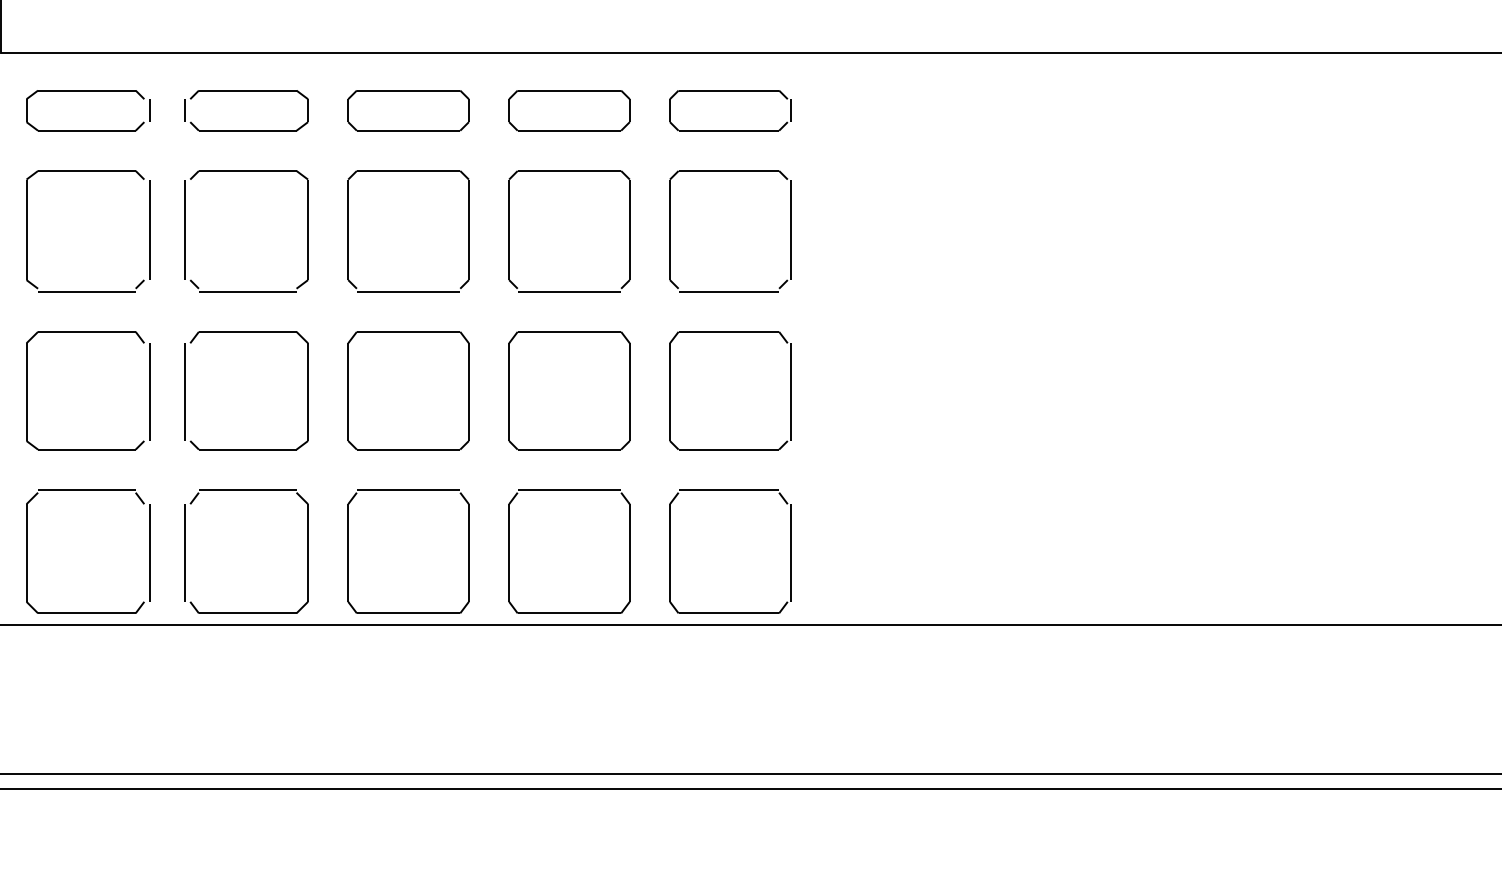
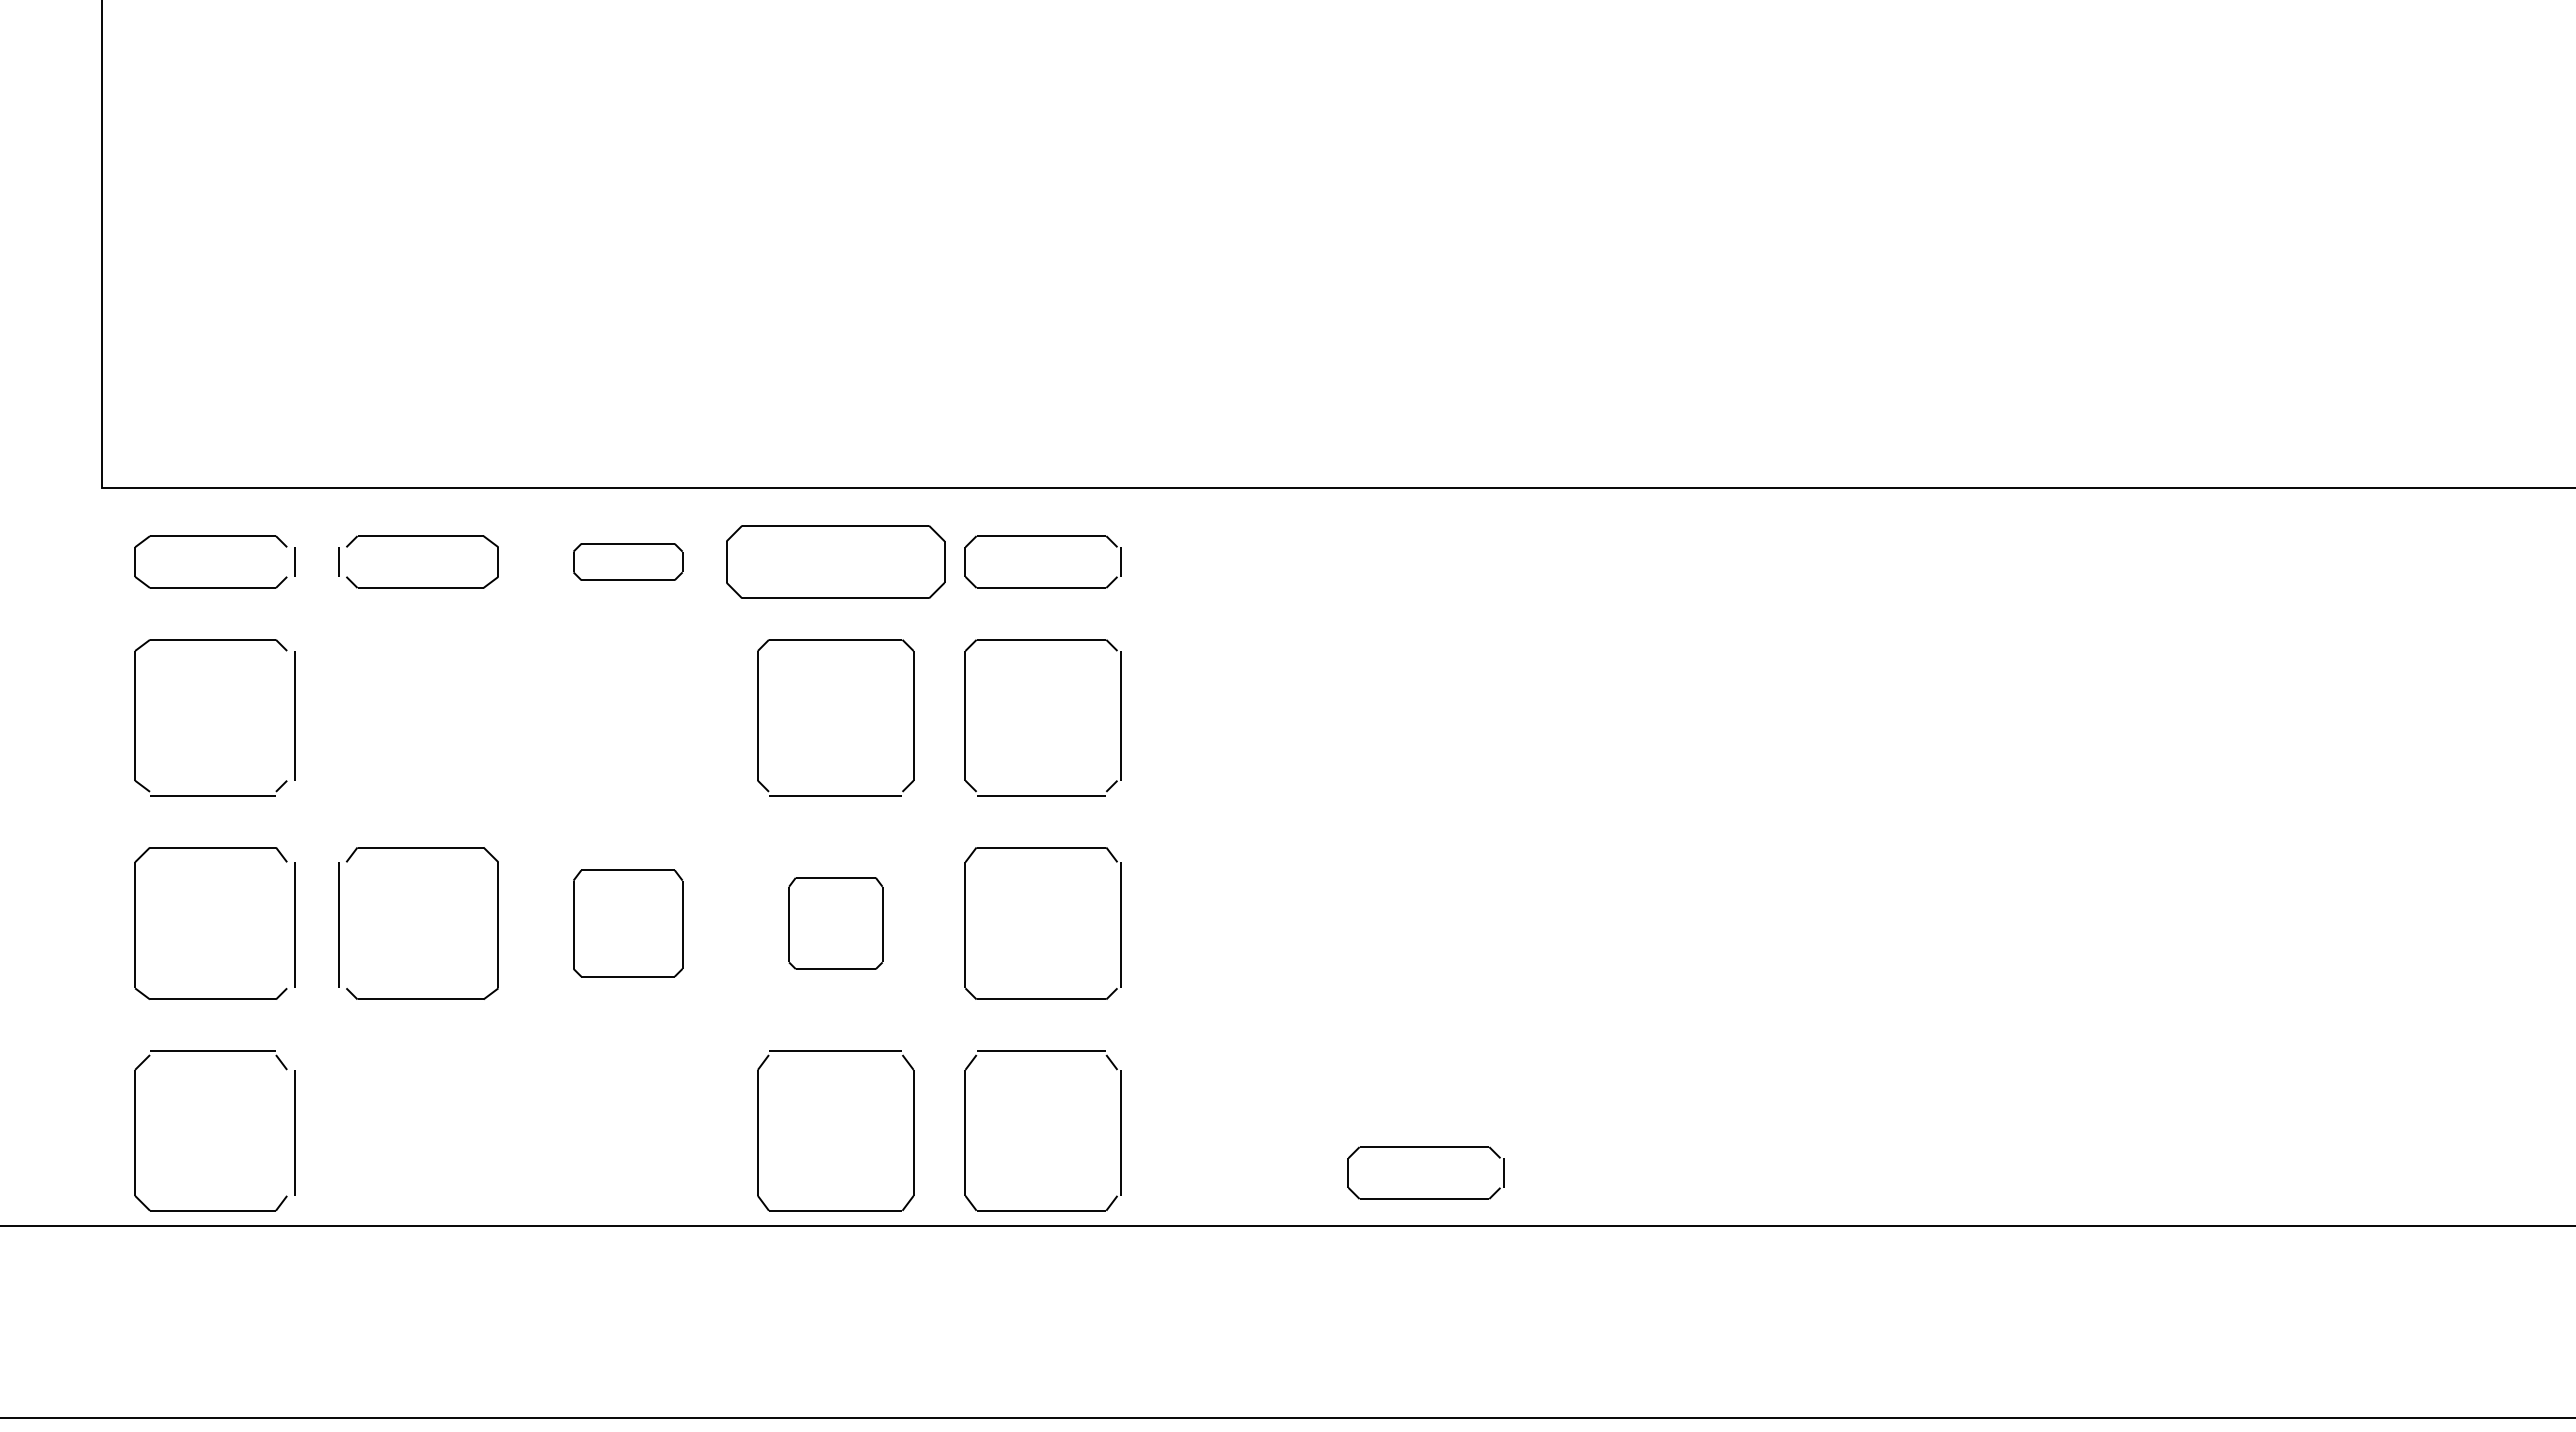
part: (408, 110) -> (627, 561), size x0.7
part: (569, 110) -> (835, 561), size x1.4
part: (246, 171) -> (418, 640), removed
part: (408, 171) -> (627, 640), removed
part: (408, 390) -> (627, 923), size x0.7
part: (569, 390) -> (835, 923), size x0.6
part: (246, 489) -> (418, 1051), removed
part: (348, 551) -> (550, 1130), removed
part: (1026, 564) -> (1425, 1147), added

